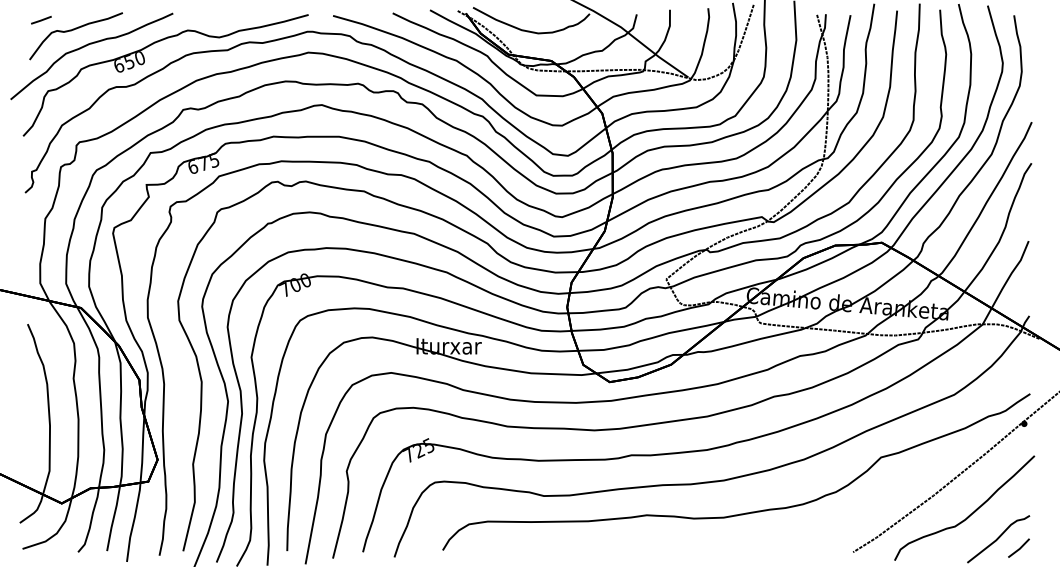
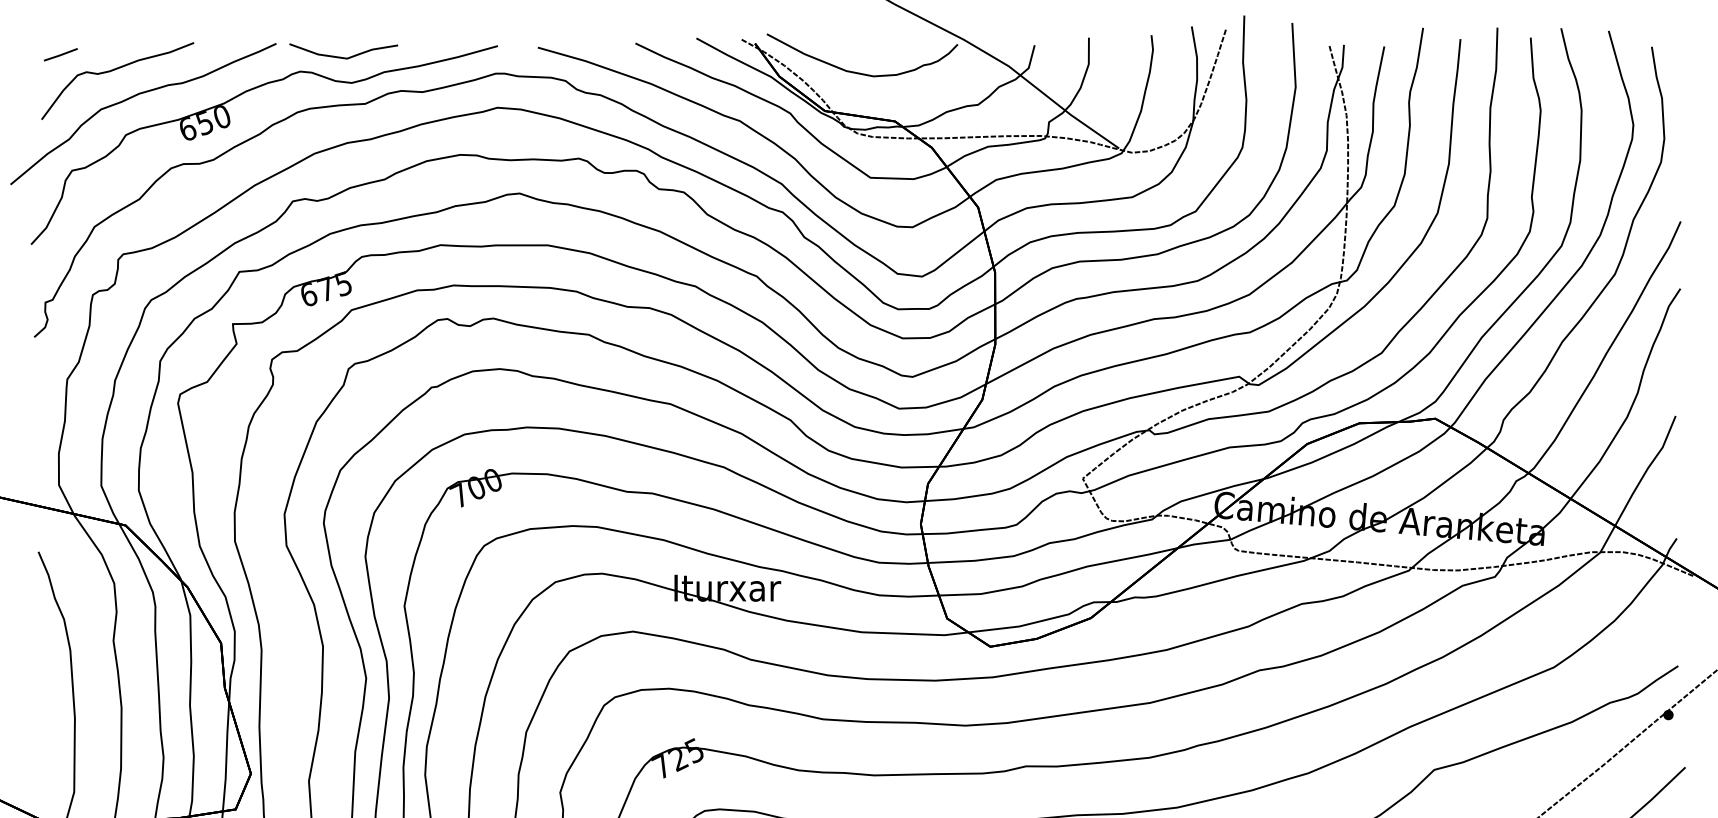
curve: (214, 21) -> (343, 56), added

